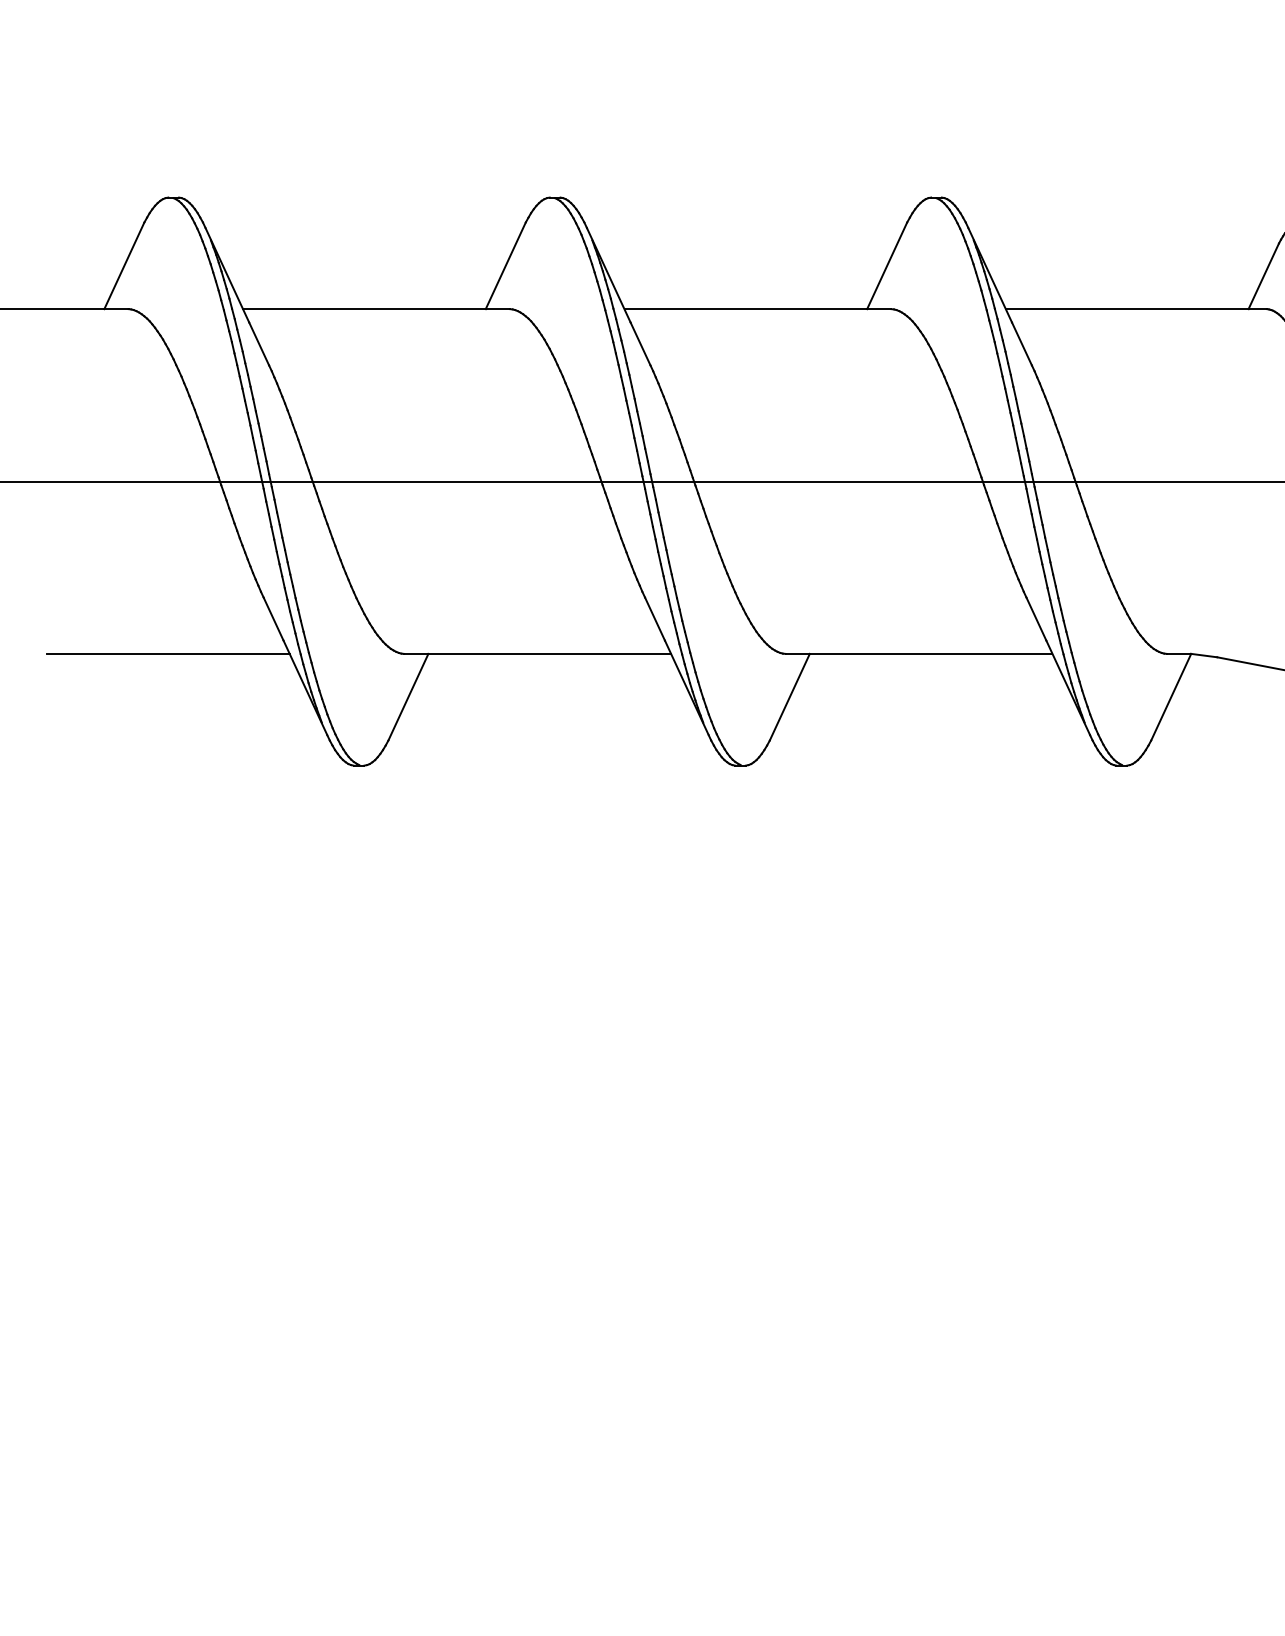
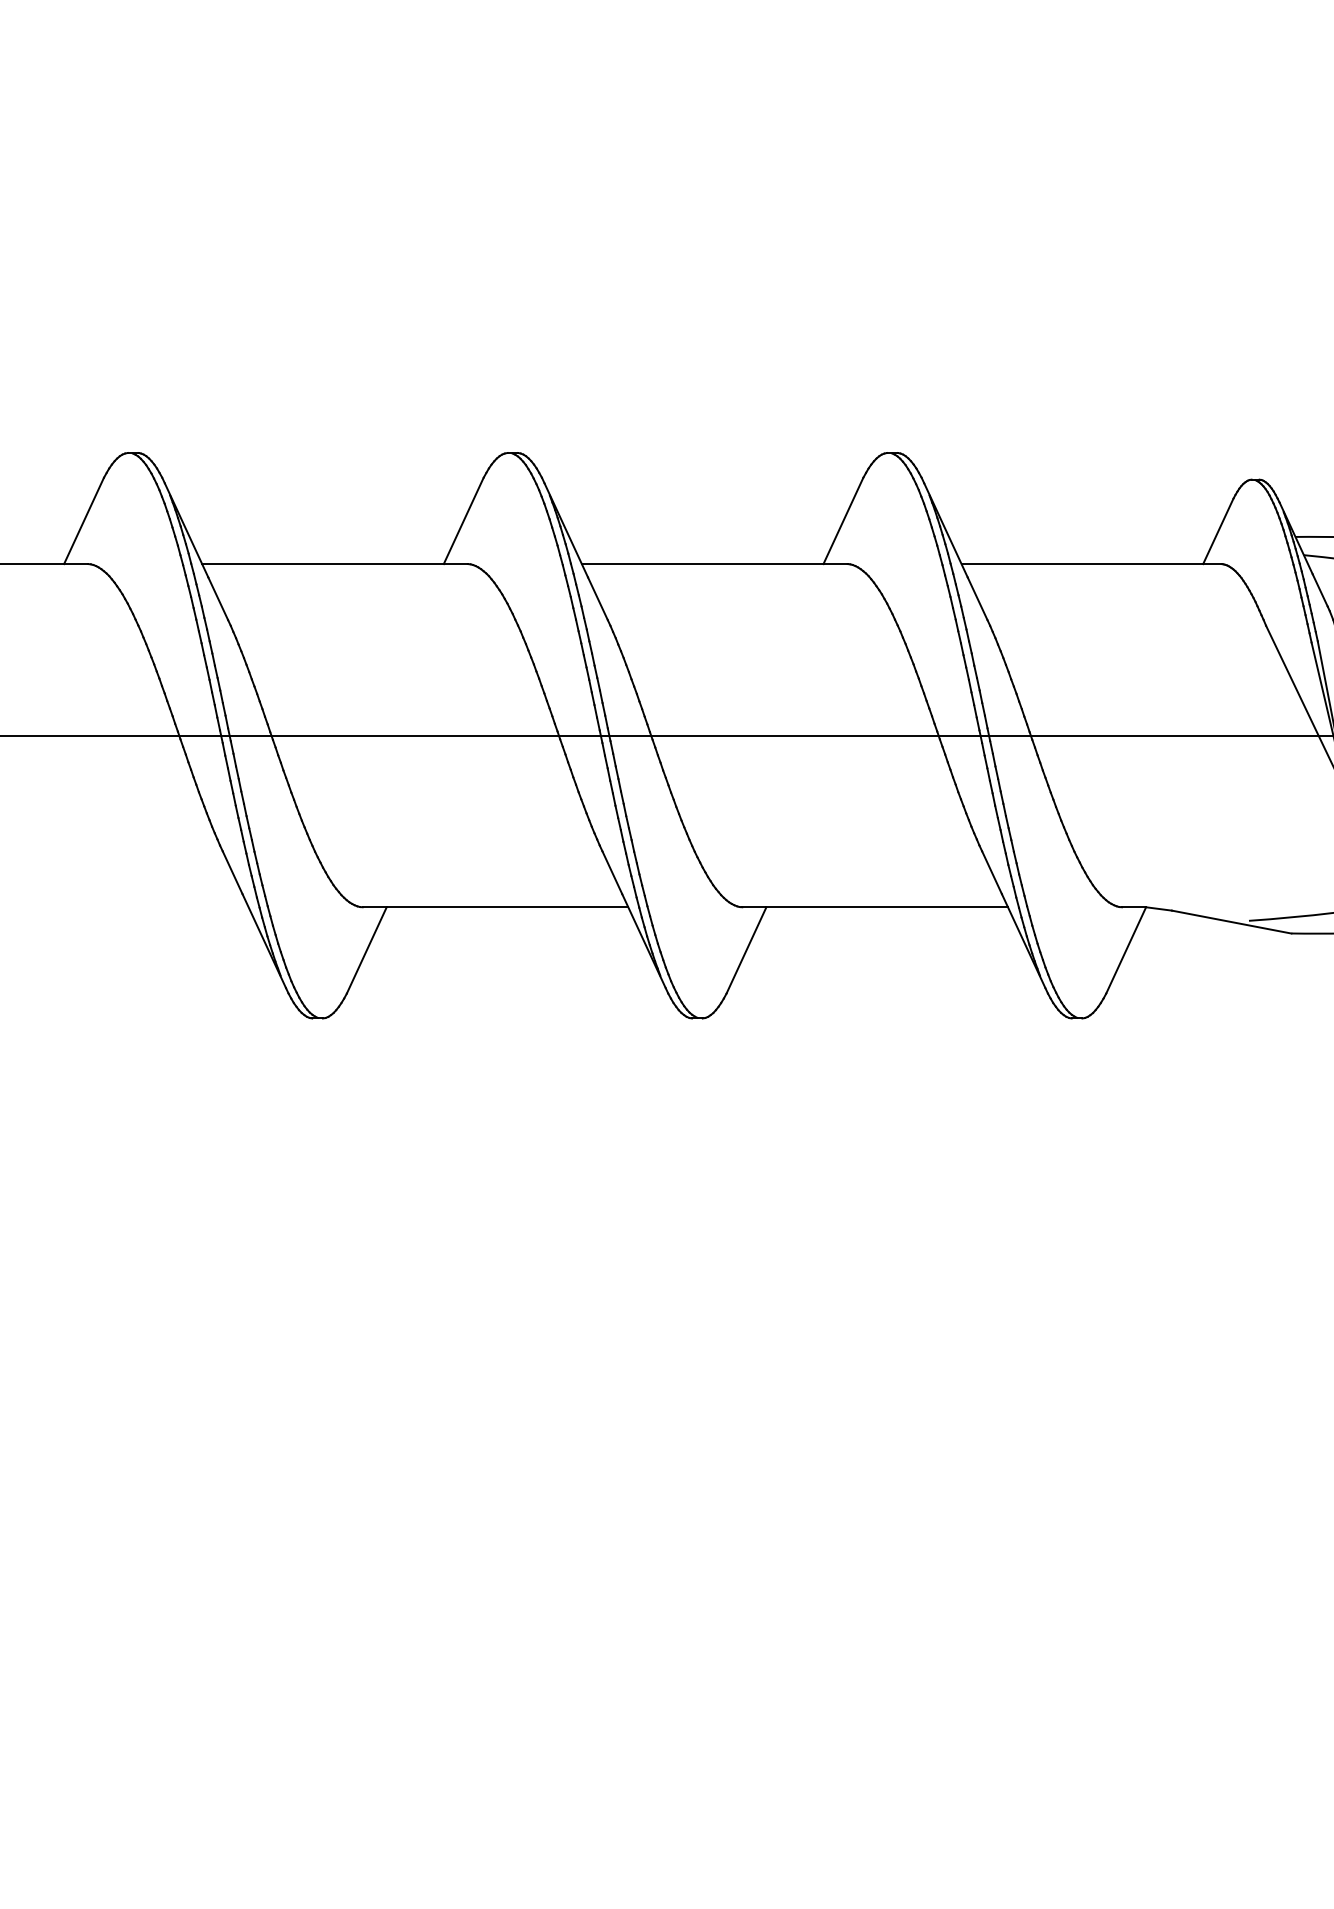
line: (168, 654) -> (127, 907), removed

